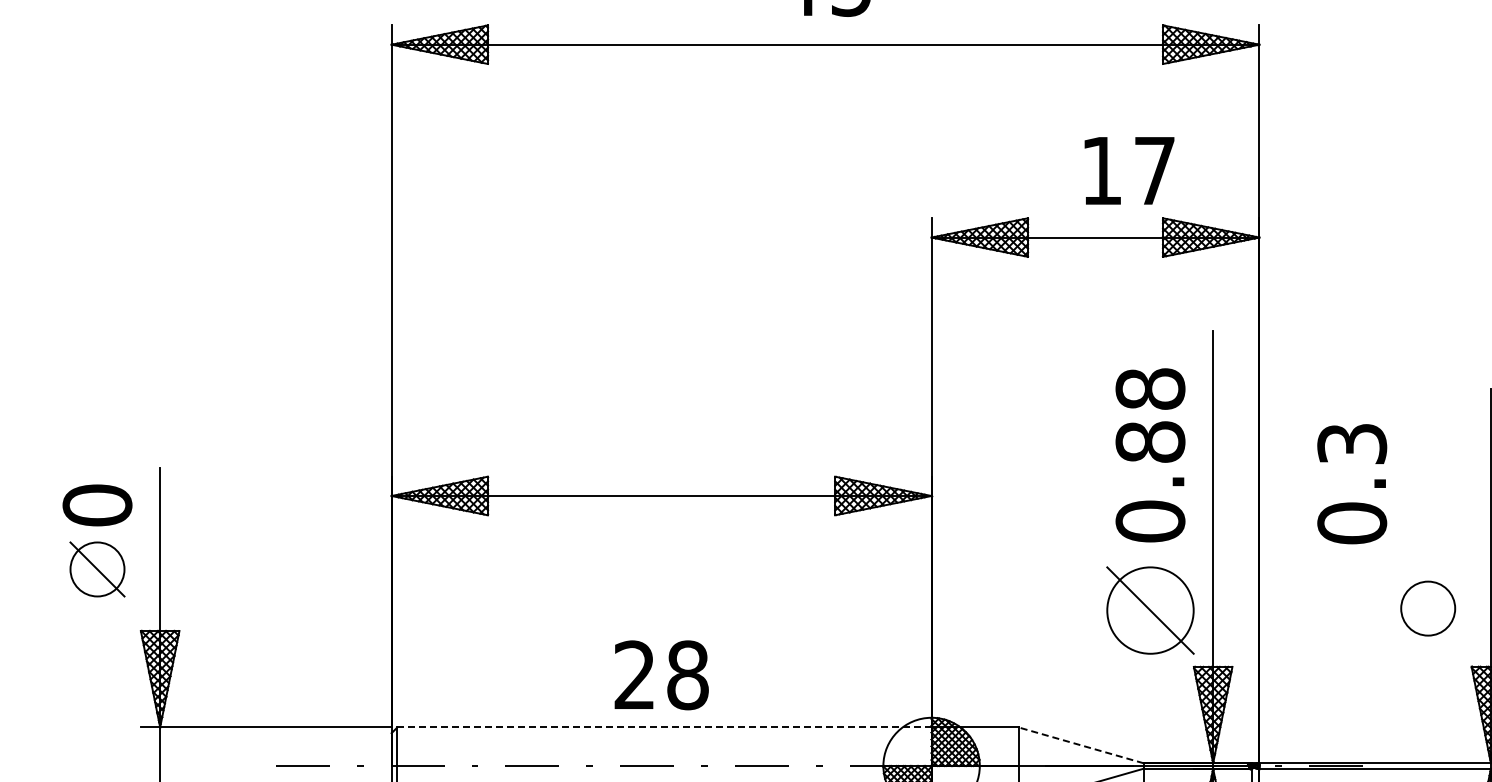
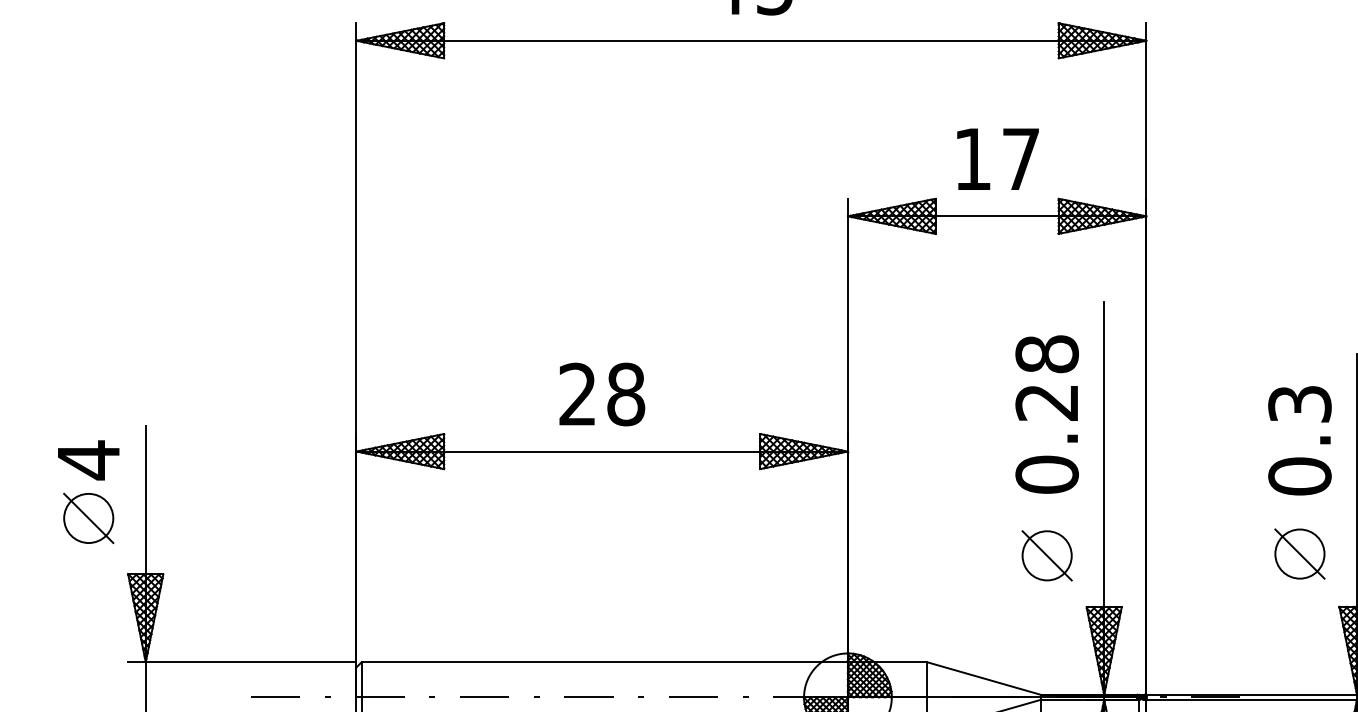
text: (1129, 170) -> (998, 158), moved
text: (1150, 441) -> (1047, 401), 0.88 -> 0.28
text: (1352, 484) -> (1300, 441), moved
text: (97, 505) -> (88, 460), 0 -> 4
line: (1428, 608) -> (1300, 553), added
part: (1150, 610) -> (1047, 555), size x0.62
text: (661, 675) -> (602, 394), moved
line: (664, 727) -> (604, 662), dashed -> solid
line: (1080, 745) -> (983, 678), dashed -> solid

